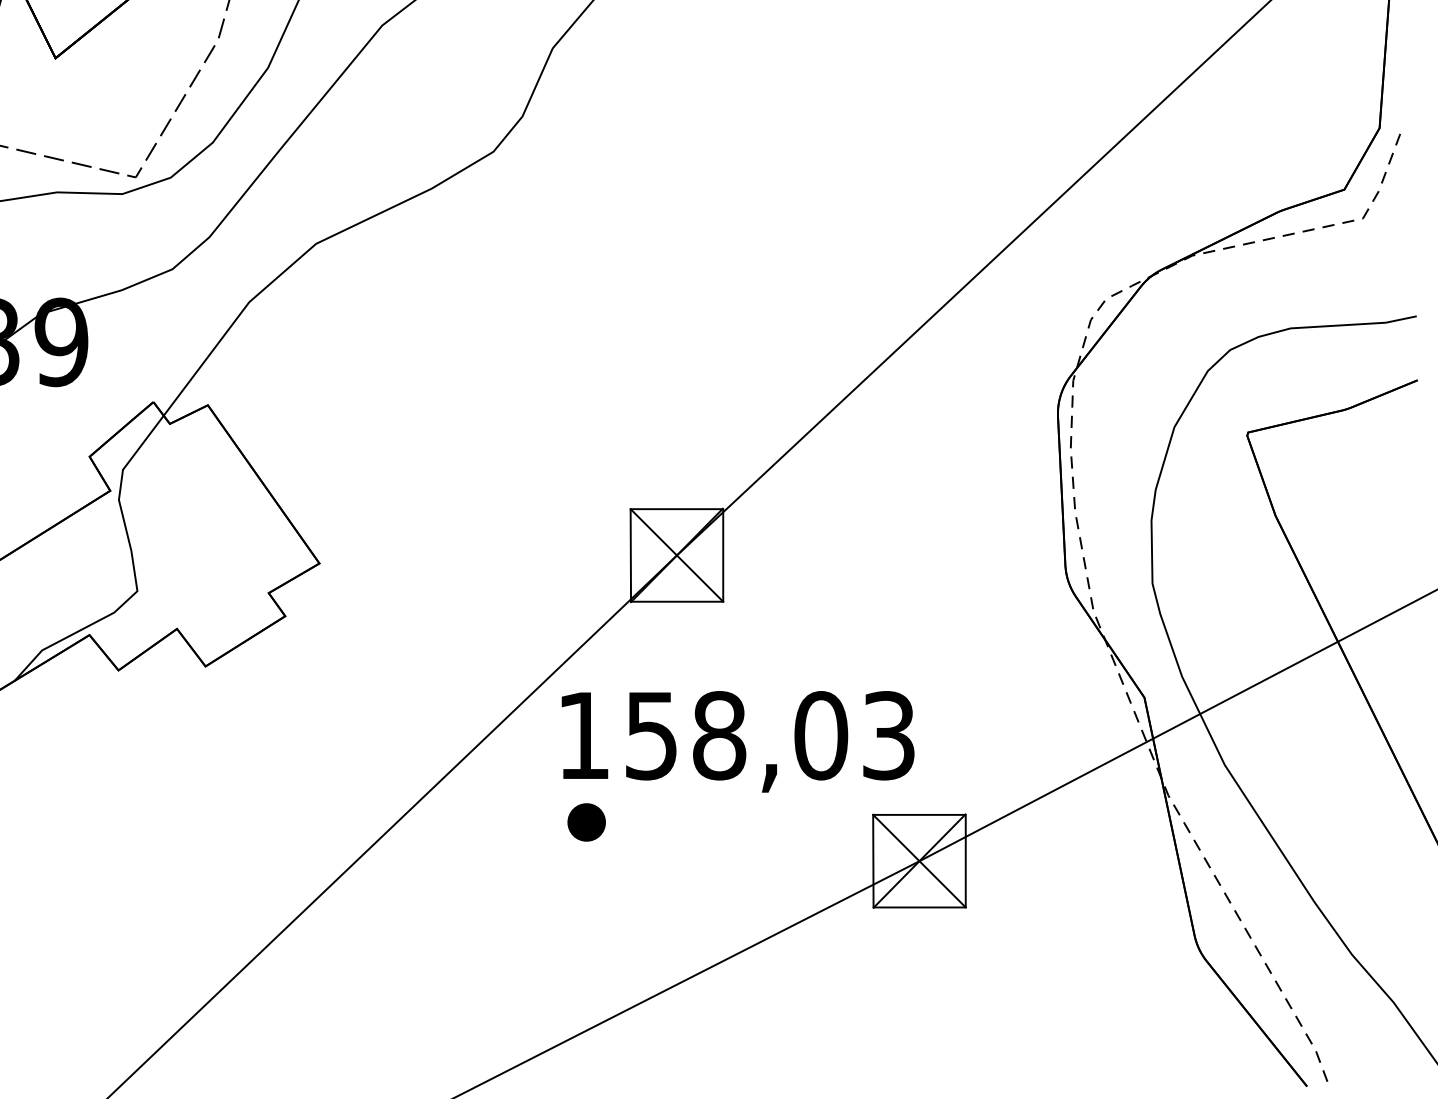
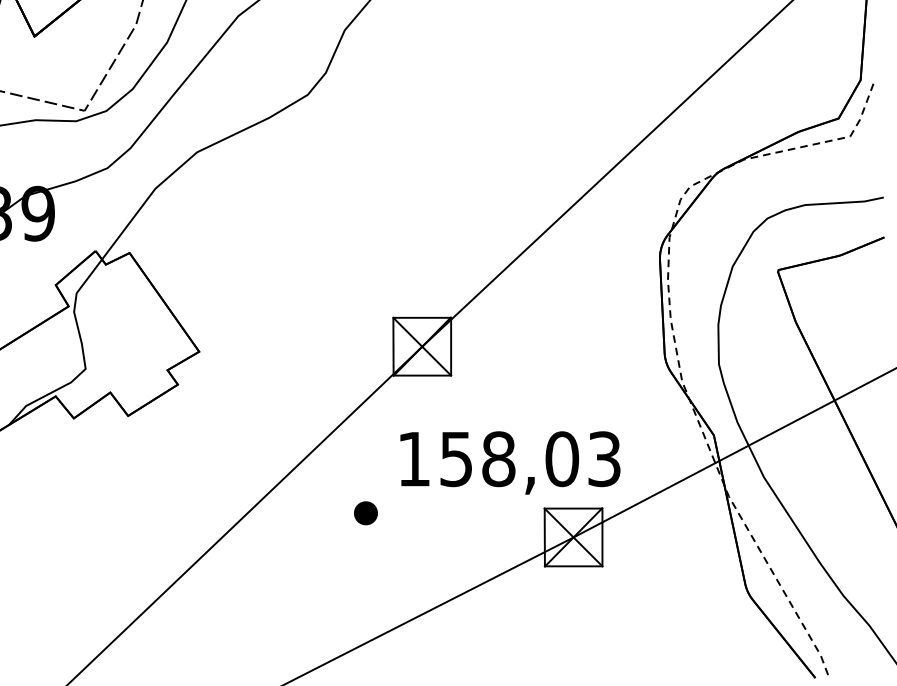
text: (738, 741) -> (510, 462), moved

